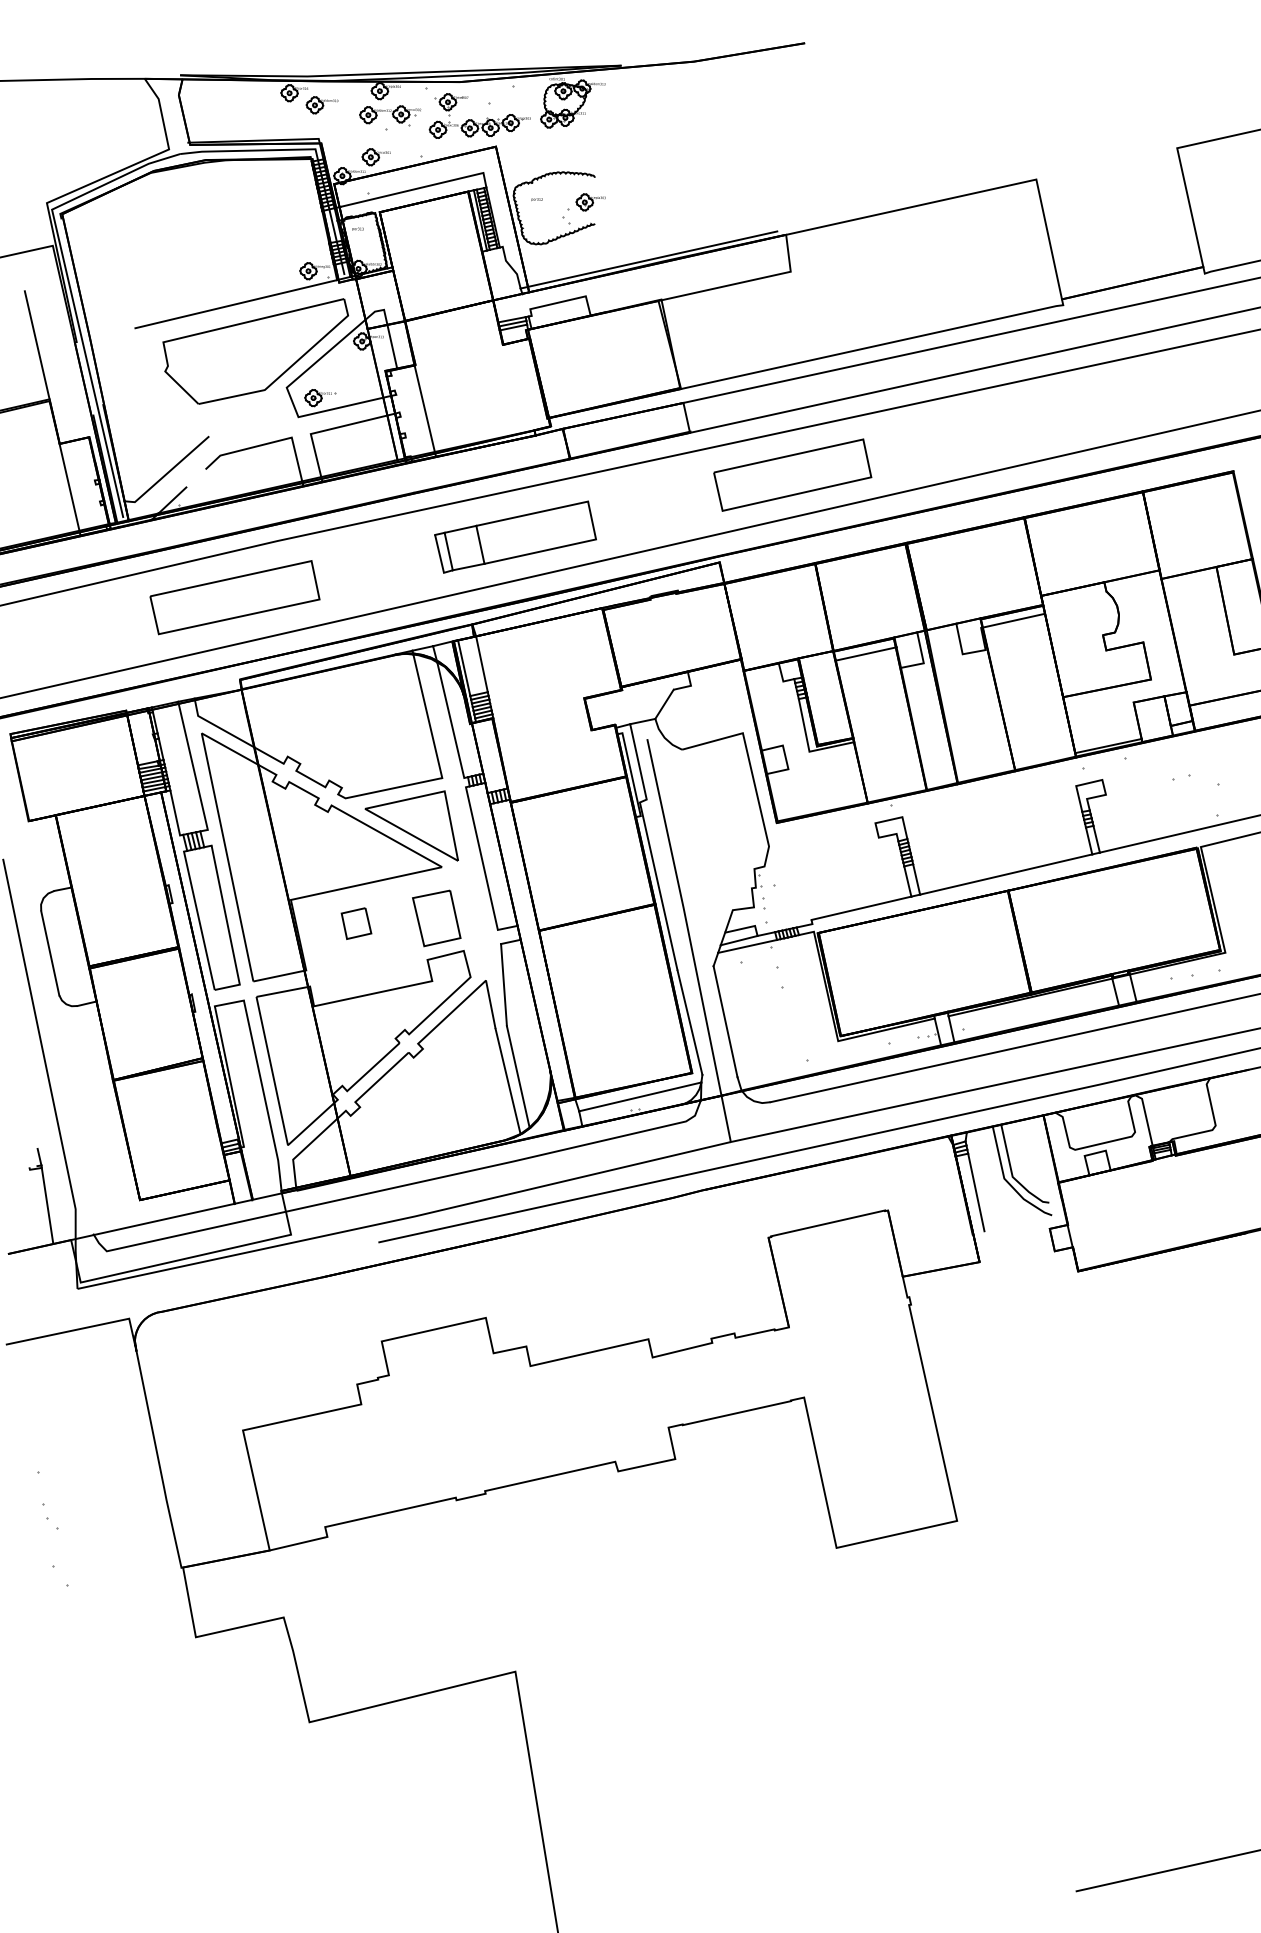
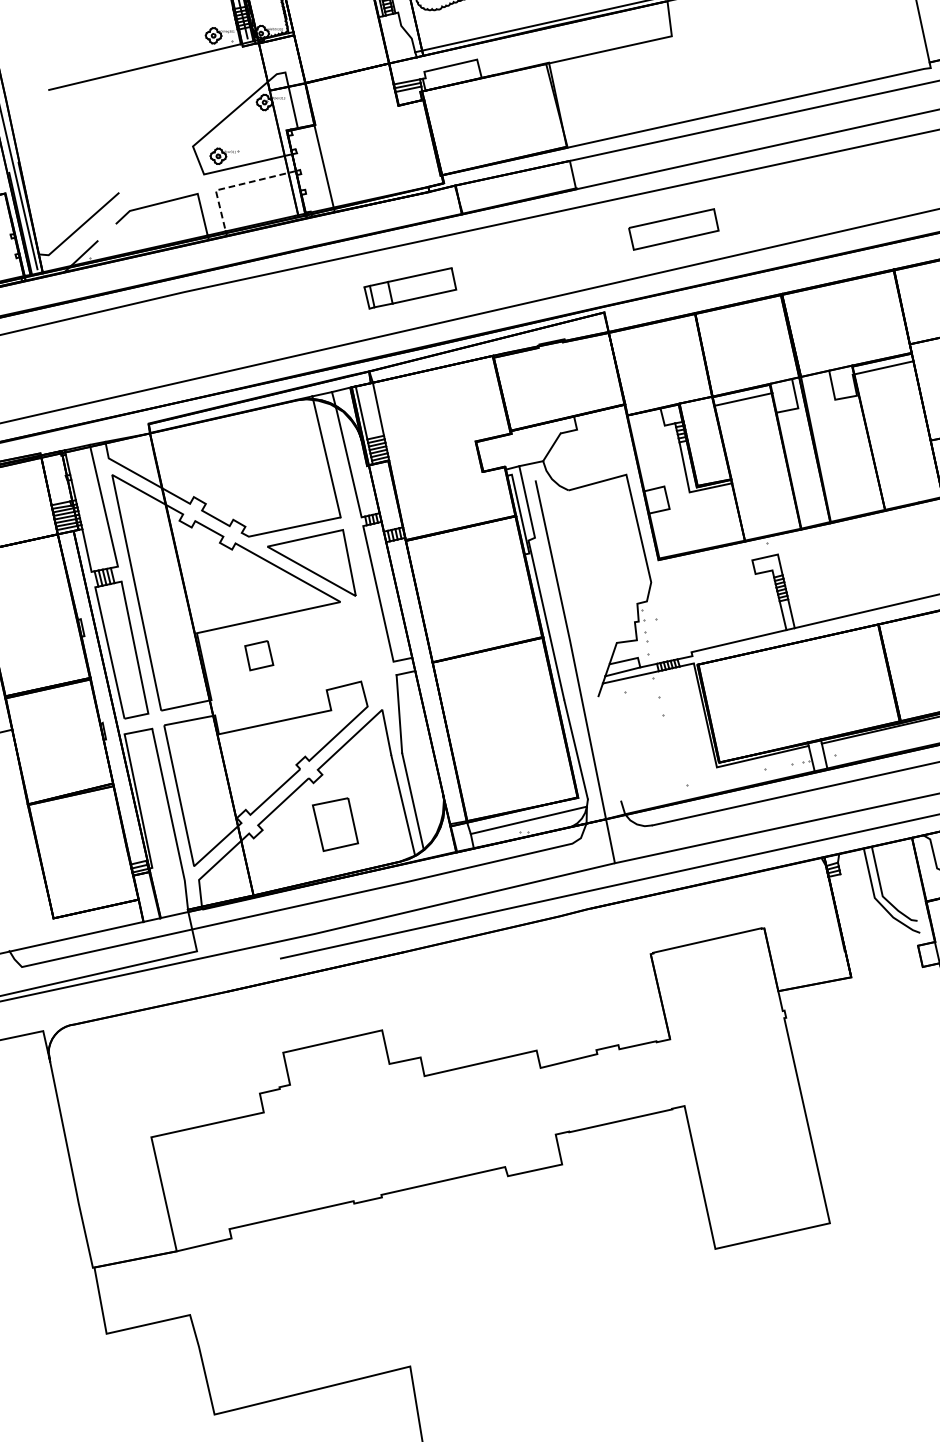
part: (255, 351) -> (163, 112), removed
line: (330, 429) -> (234, 186), solid -> dashed
part: (792, 474) -> (673, 228), size x0.6
part: (515, 536) -> (410, 287), size x0.6
part: (234, 597) -> (143, 345), removed
part: (436, 918) -> (335, 824), moved
line: (725, 1021) -> (609, 748), removed
line: (976, 1192) -> (848, 911), removed

